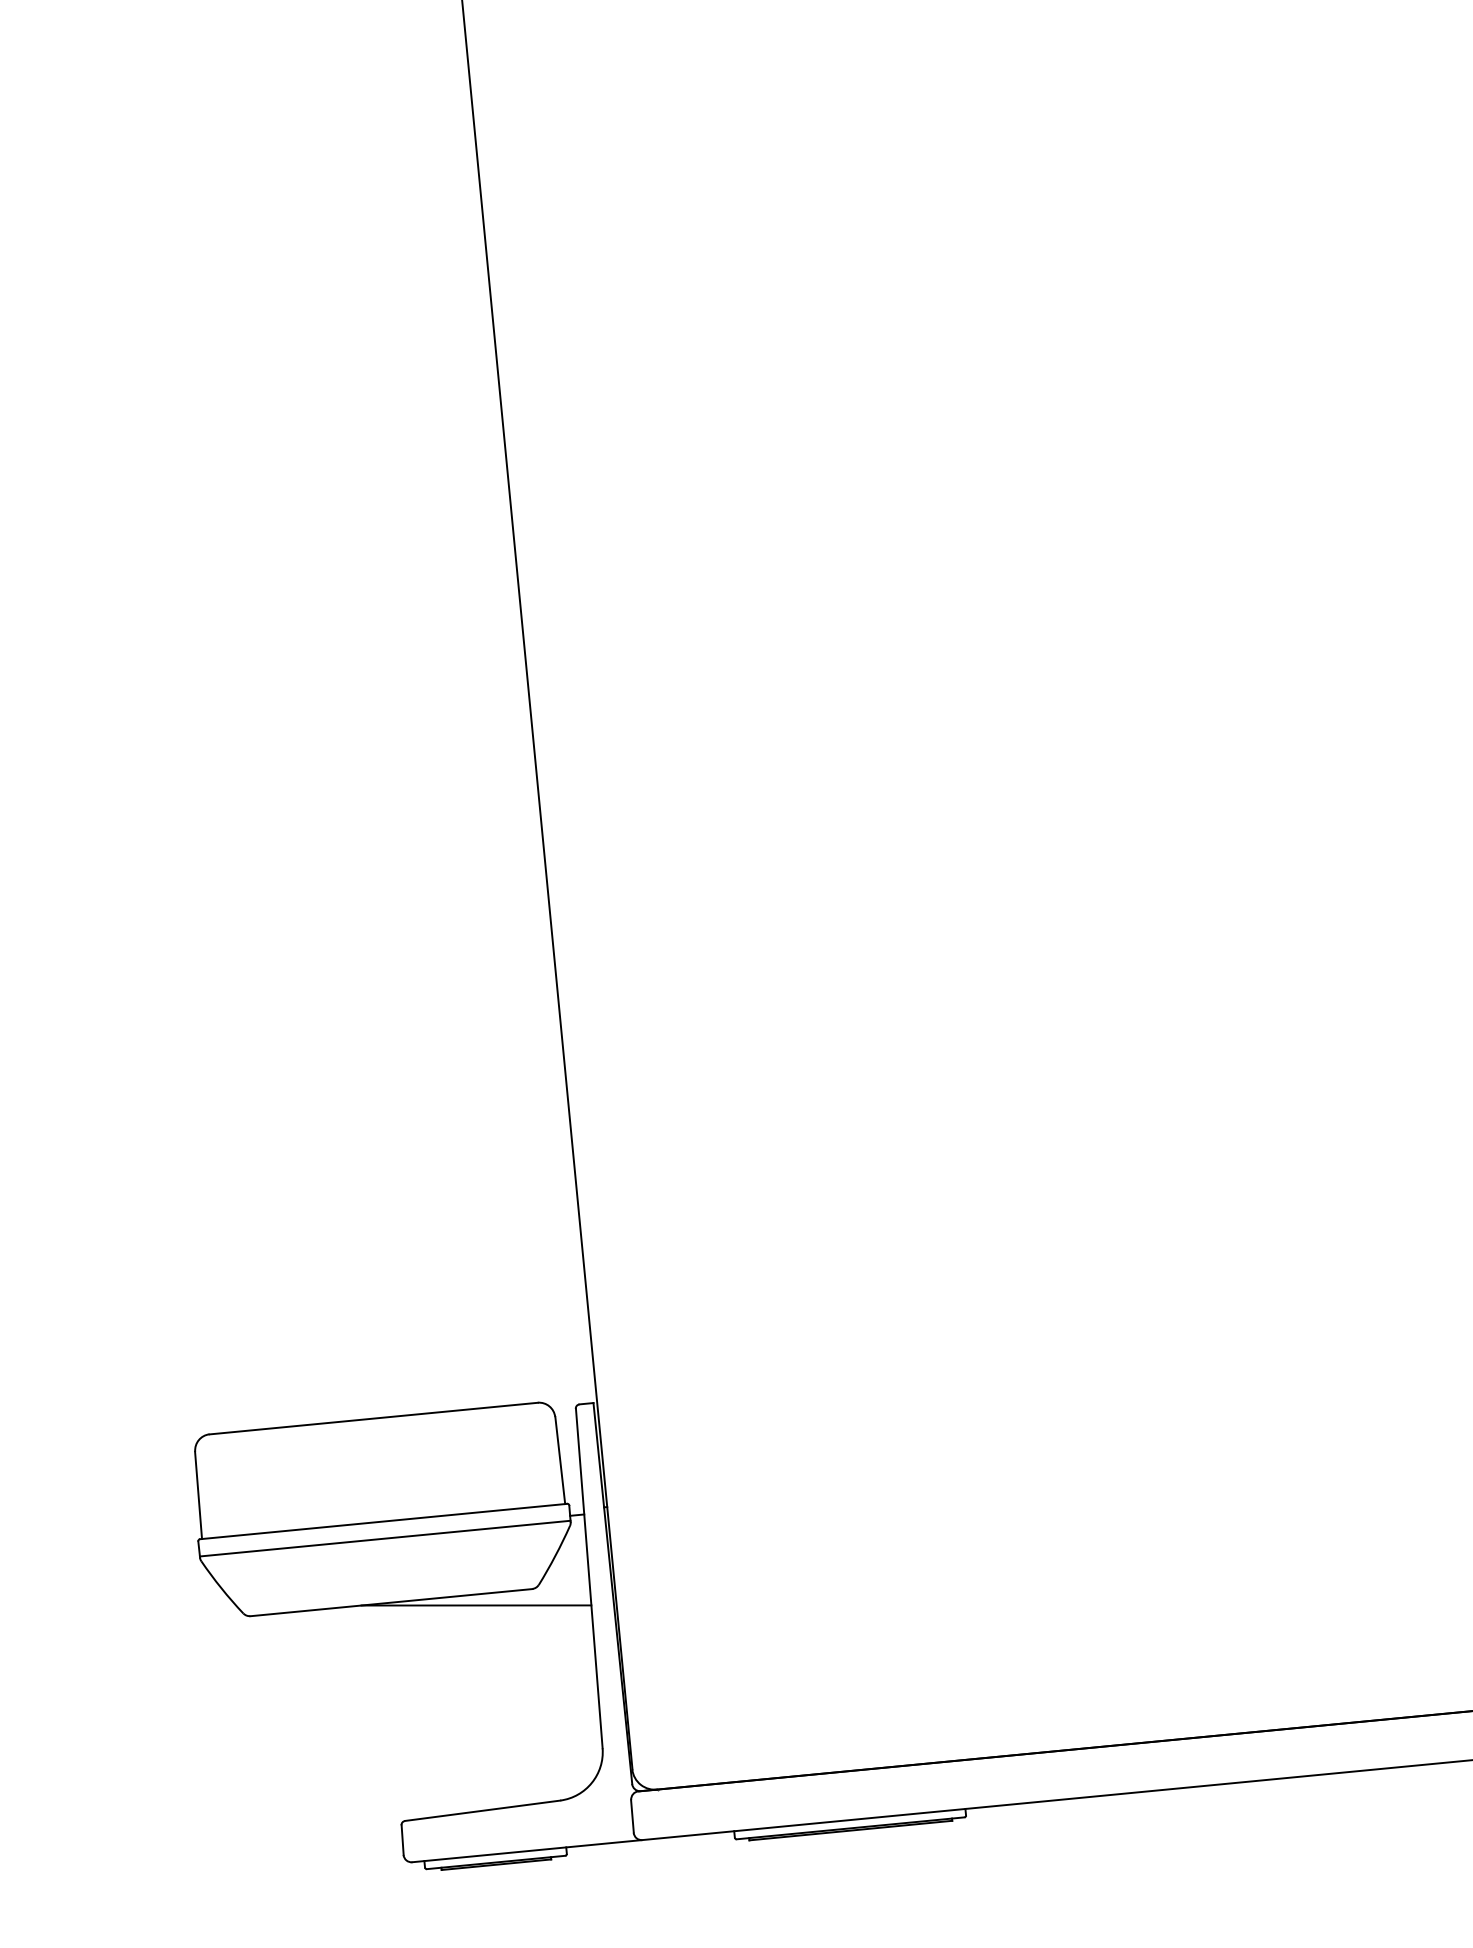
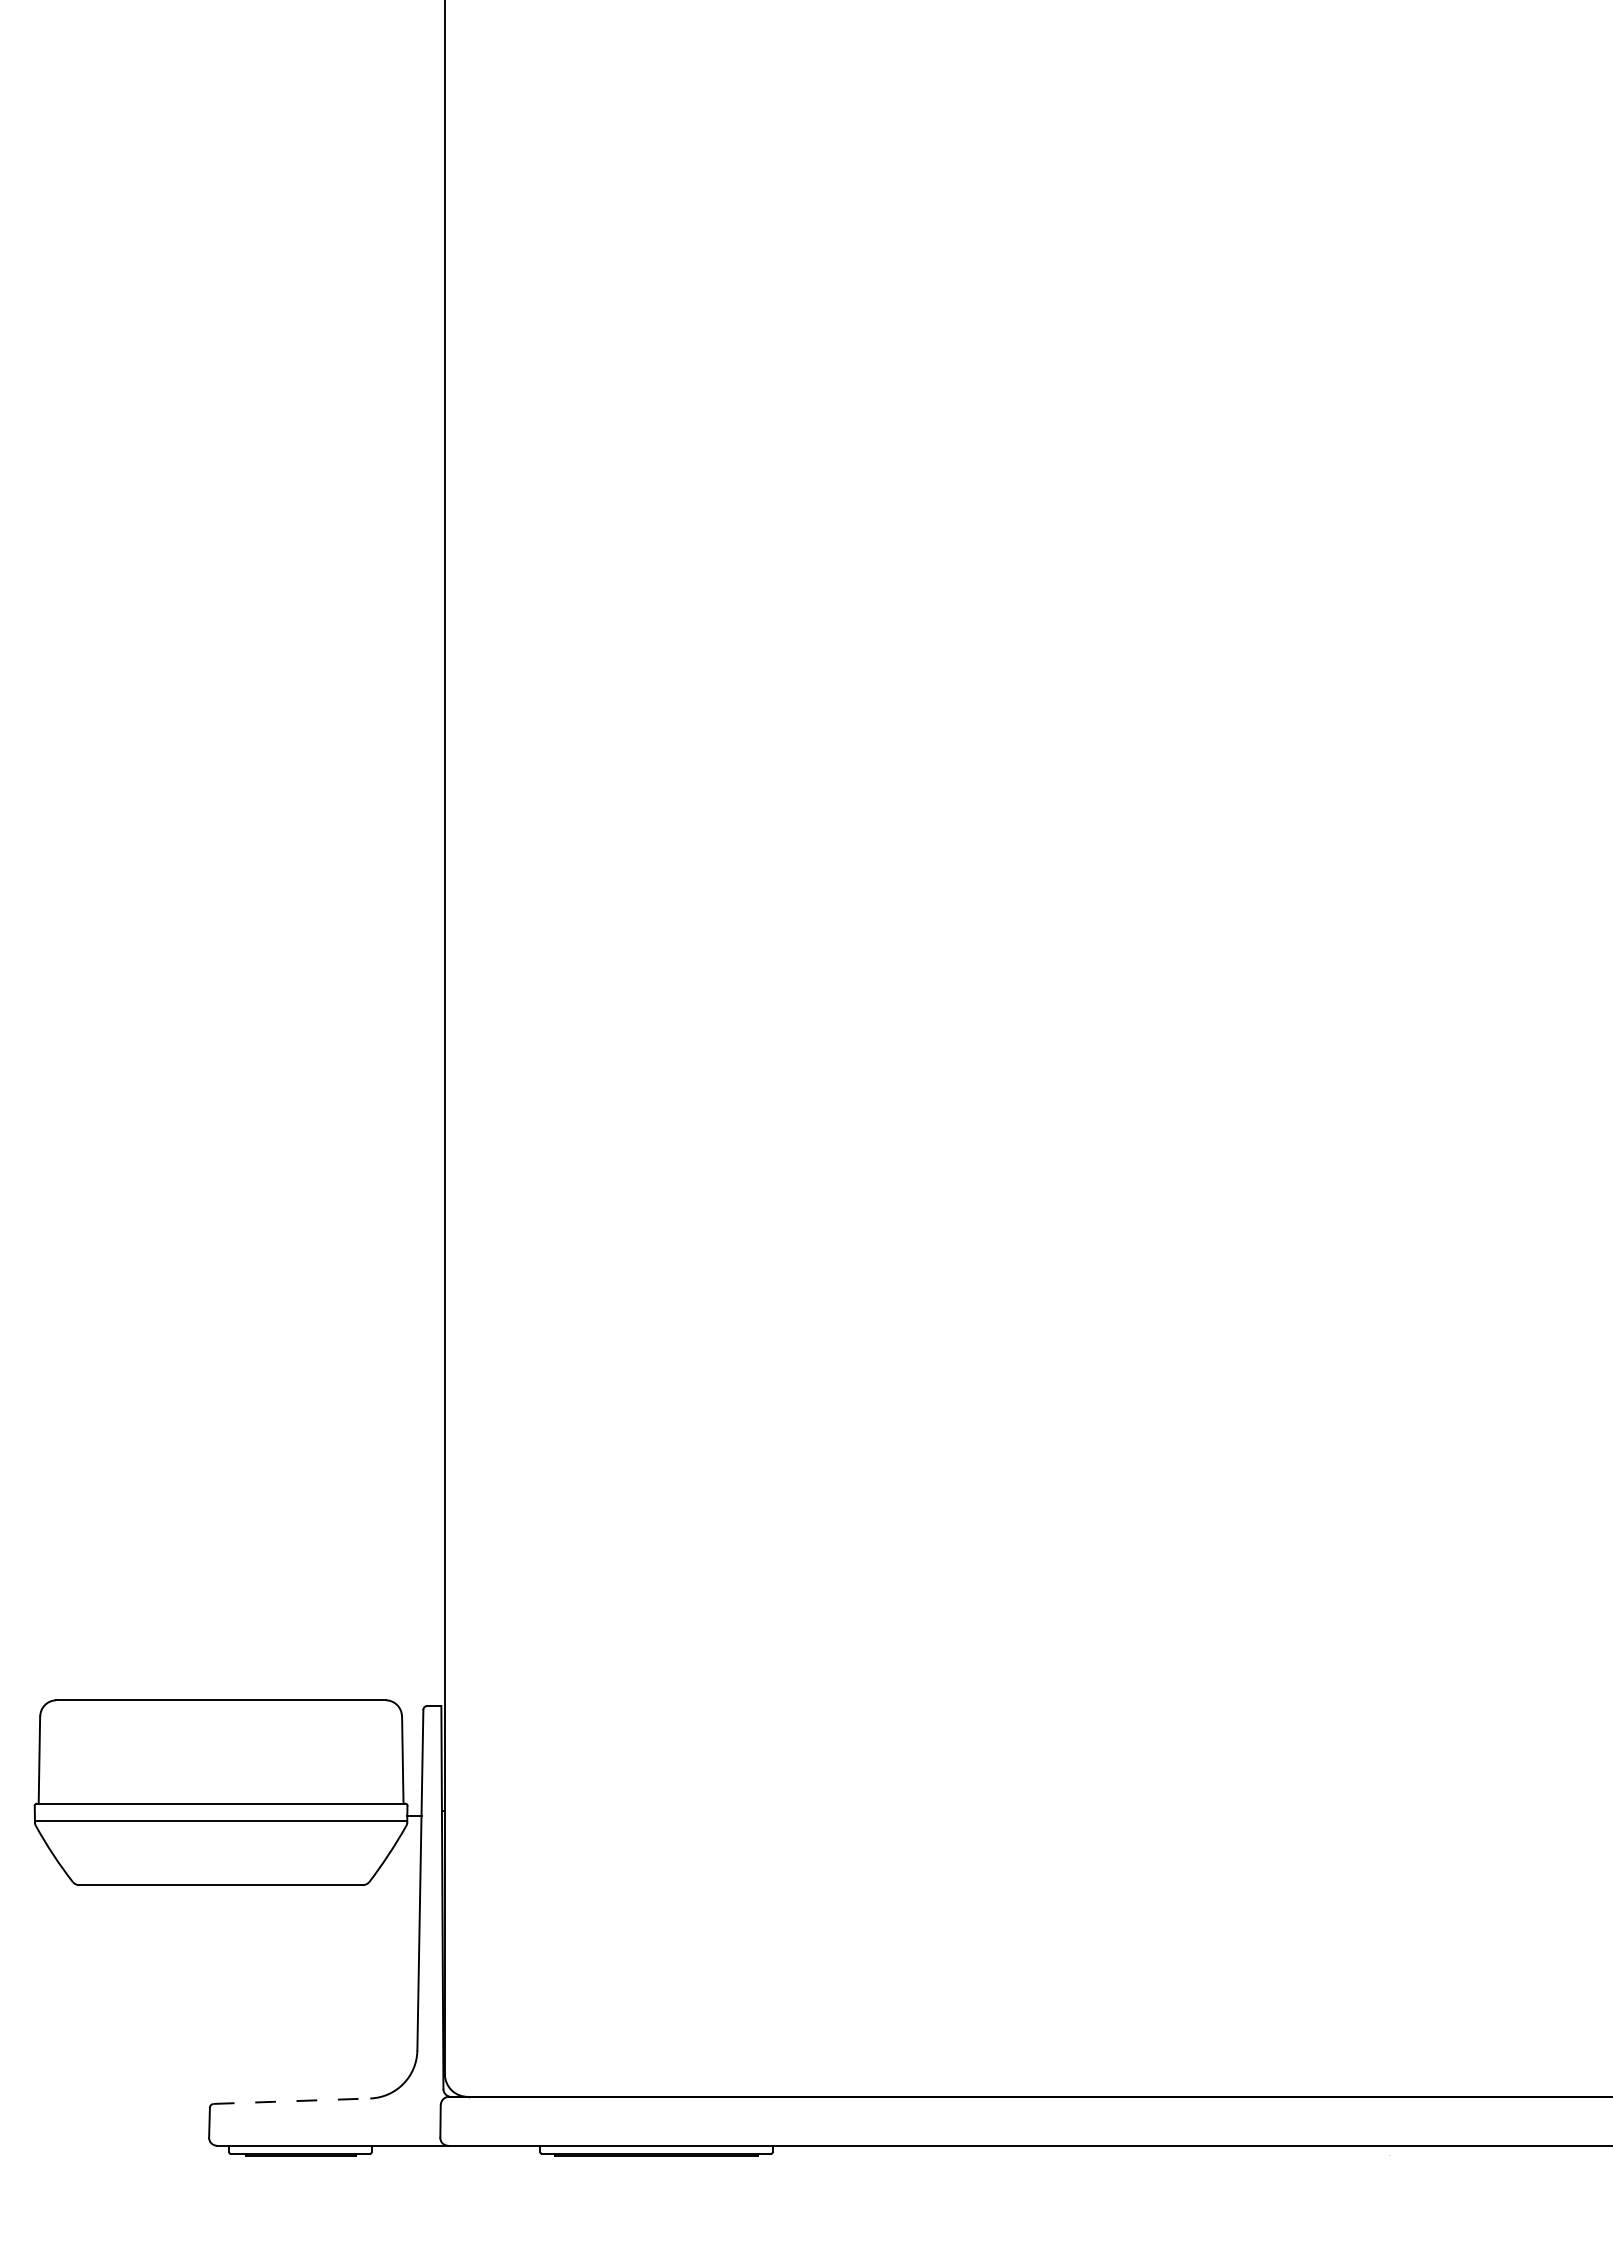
line: (476, 1605) -> (305, 1896), removed
line: (483, 1811) -> (292, 2101), solid -> dashed

